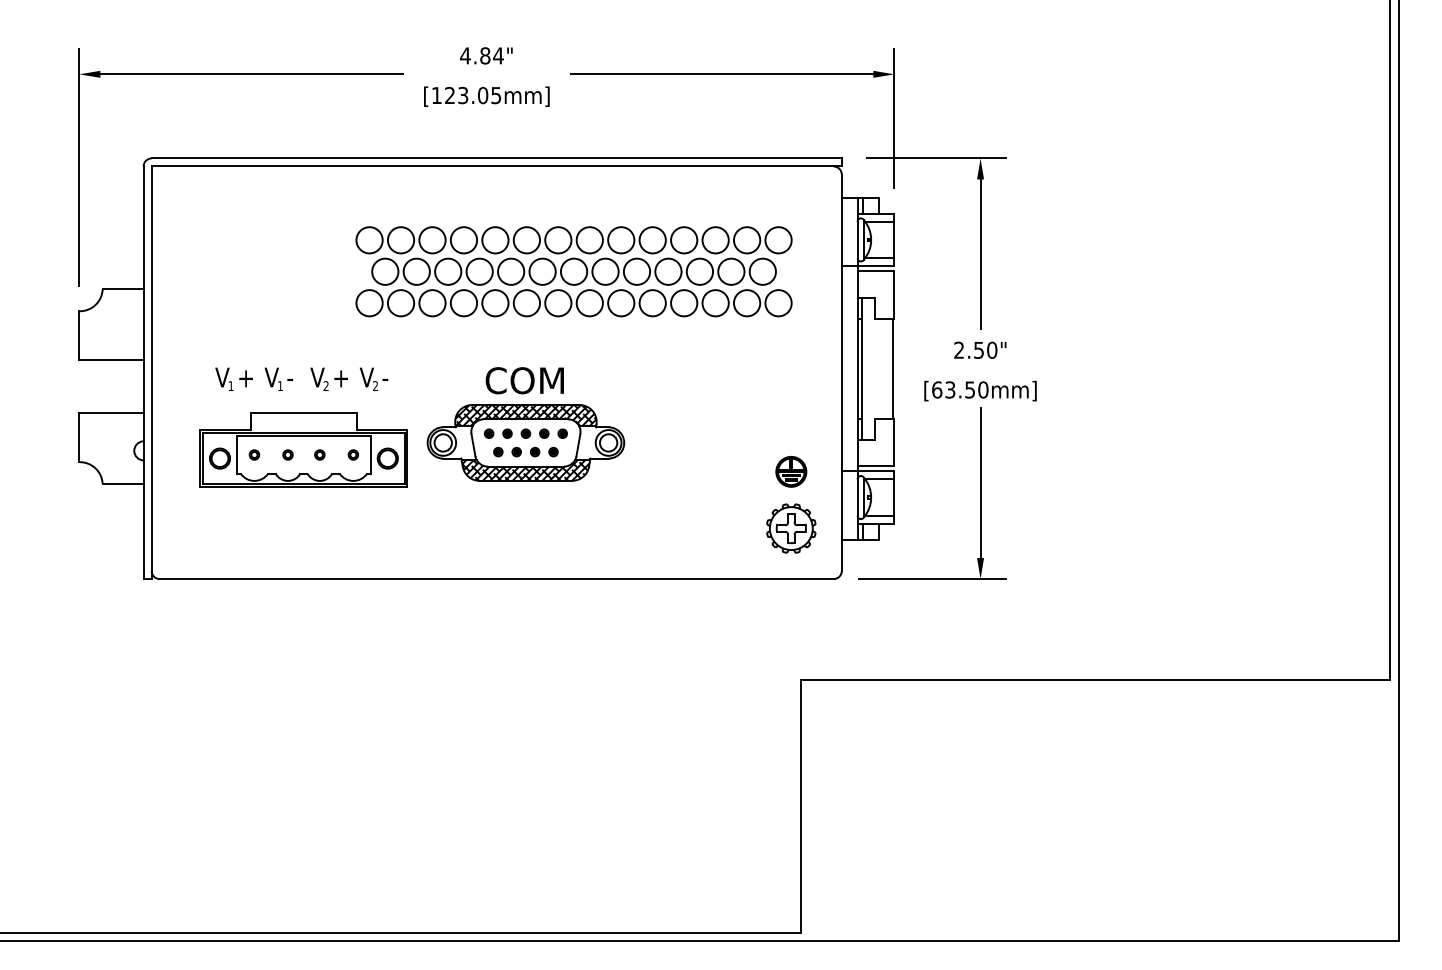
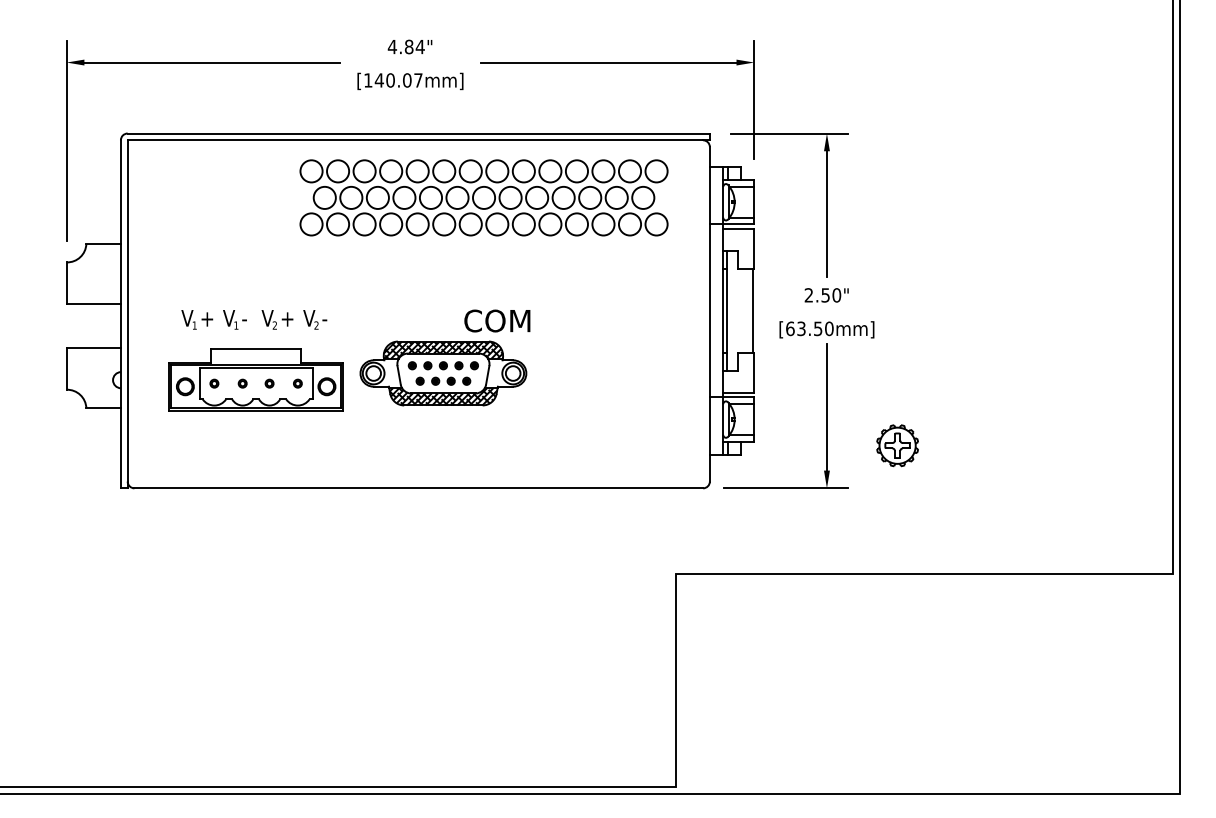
text: (472, 95) -> (398, 80), [123.05mm] -> [140.07mm]
part: (573, 271) -> (483, 197), moved
text: (524, 380) -> (497, 320), moved
part: (791, 471) -> (667, 397), removed
part: (791, 528) -> (897, 445), moved

